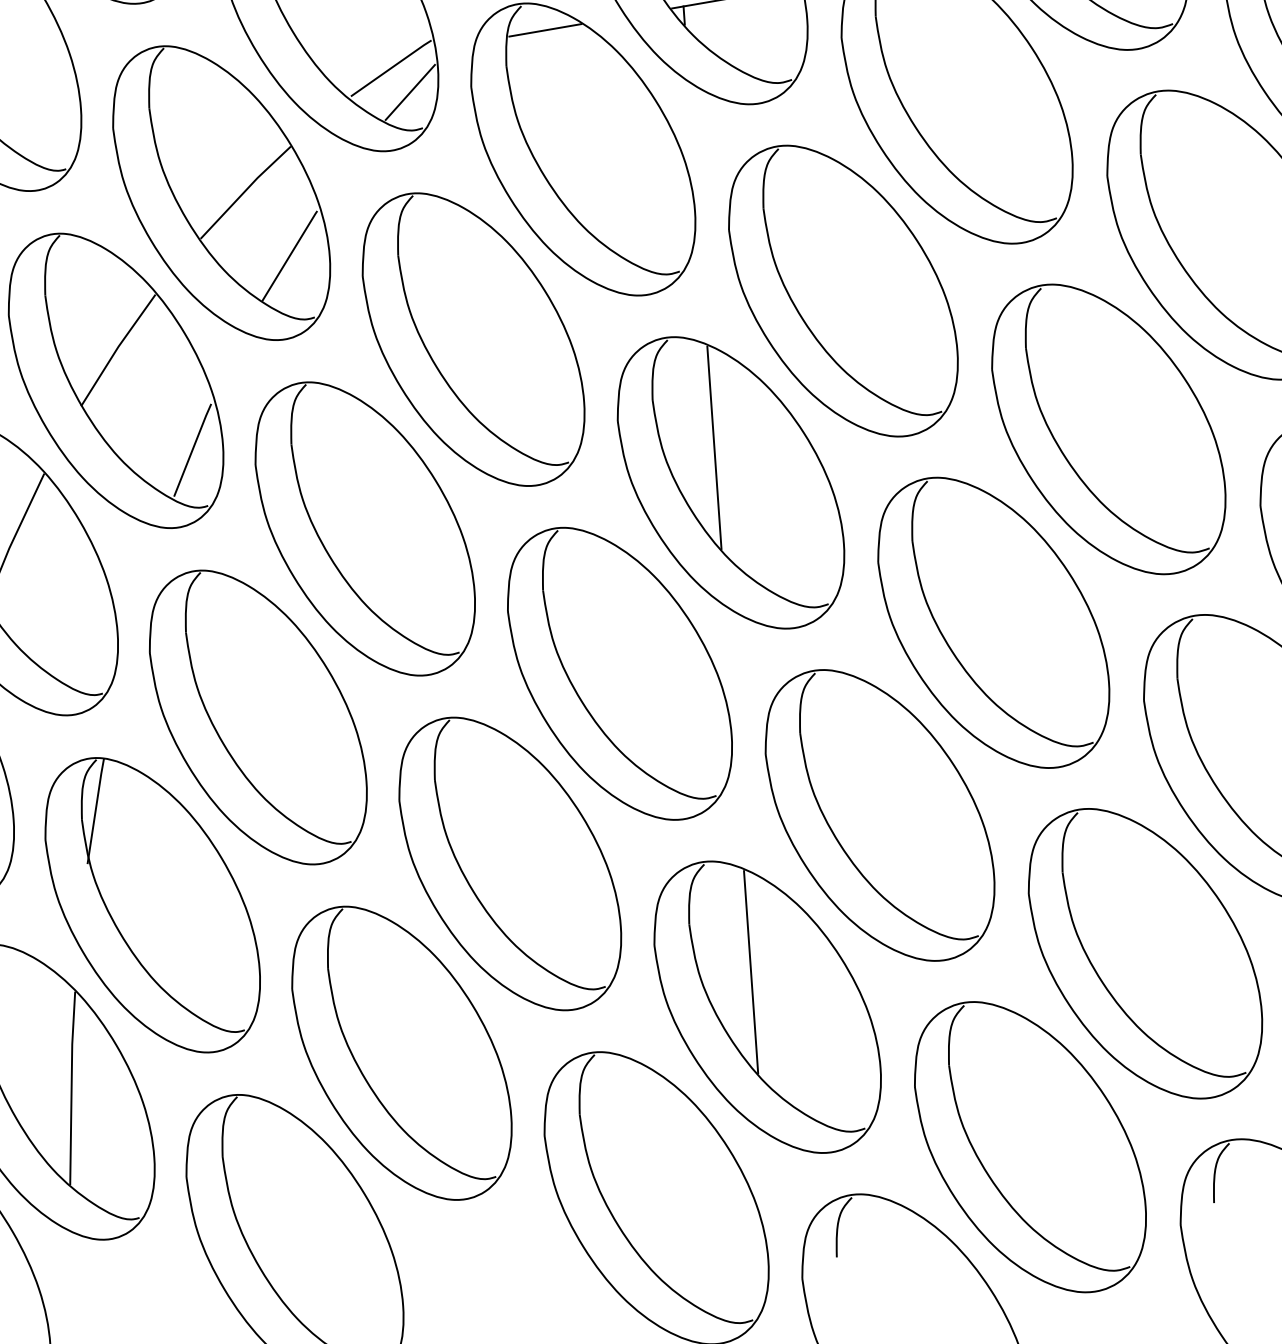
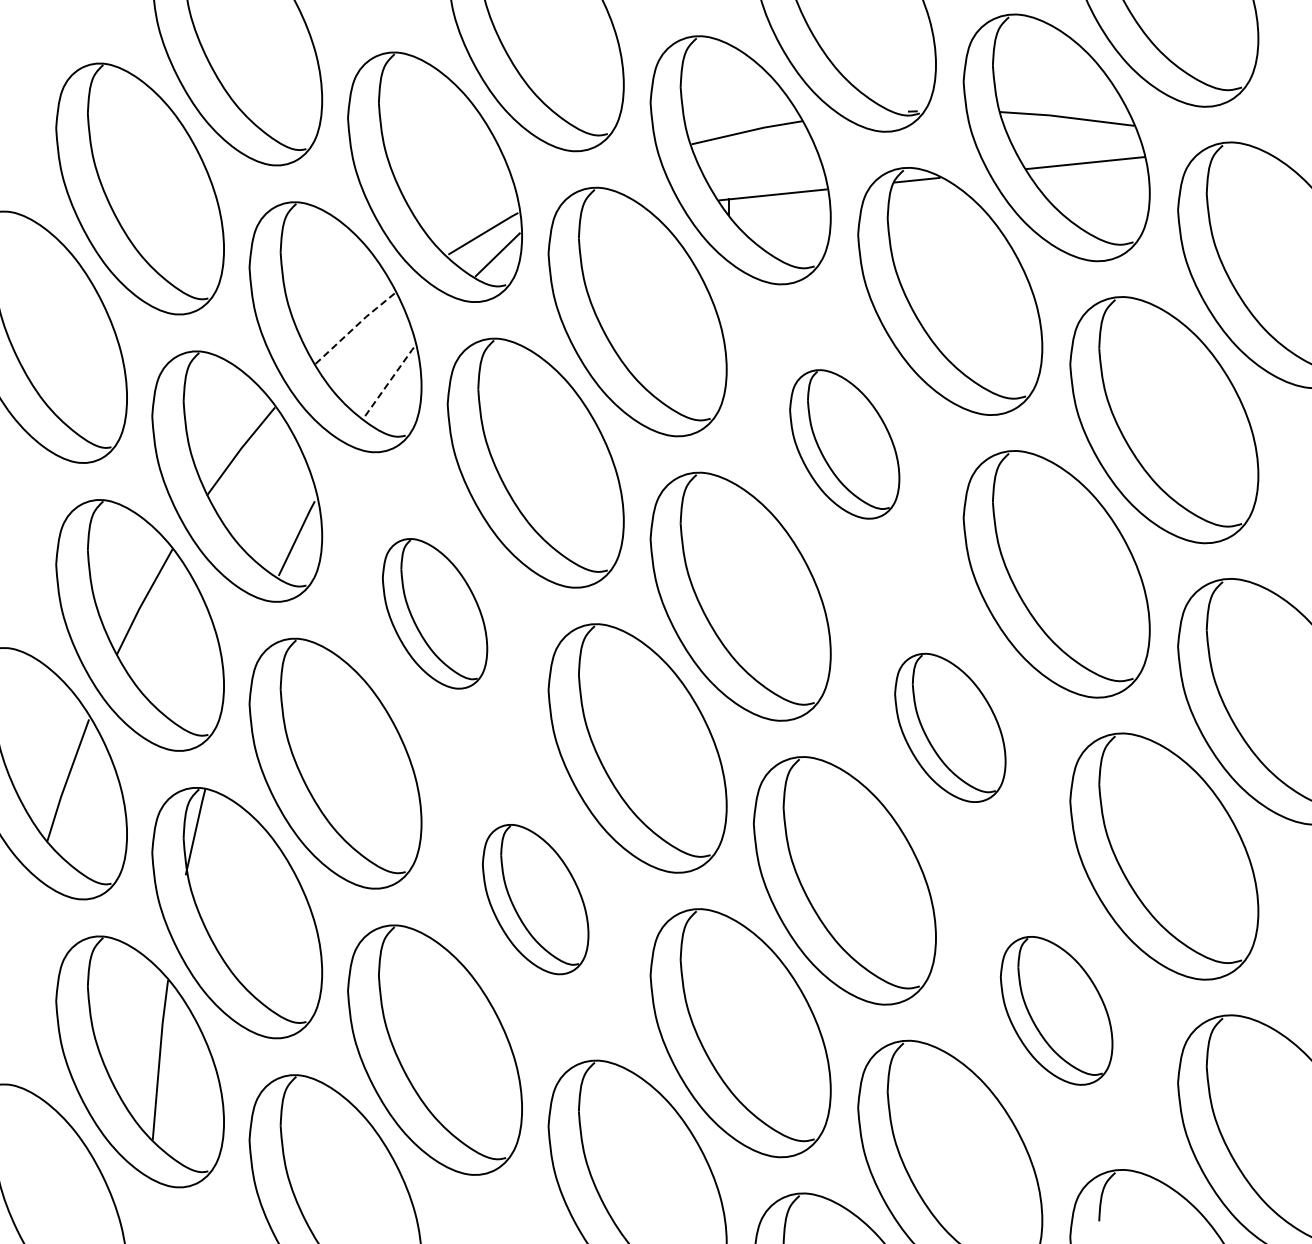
line: (545, 30) -> (613, 211), removed
line: (245, 190) -> (355, 326), solid -> dashed
line: (289, 255) -> (388, 382), solid -> dashed
part: (842, 291) -> (844, 444), size x0.6
line: (714, 447) -> (729, 566), removed
part: (364, 528) -> (434, 613), size x0.6
part: (993, 622) -> (950, 727), size x0.6
part: (509, 863) -> (535, 899), size x0.6
part: (1145, 953) -> (1056, 1010), size x0.6
line: (751, 972) -> (729, 1003), removed

